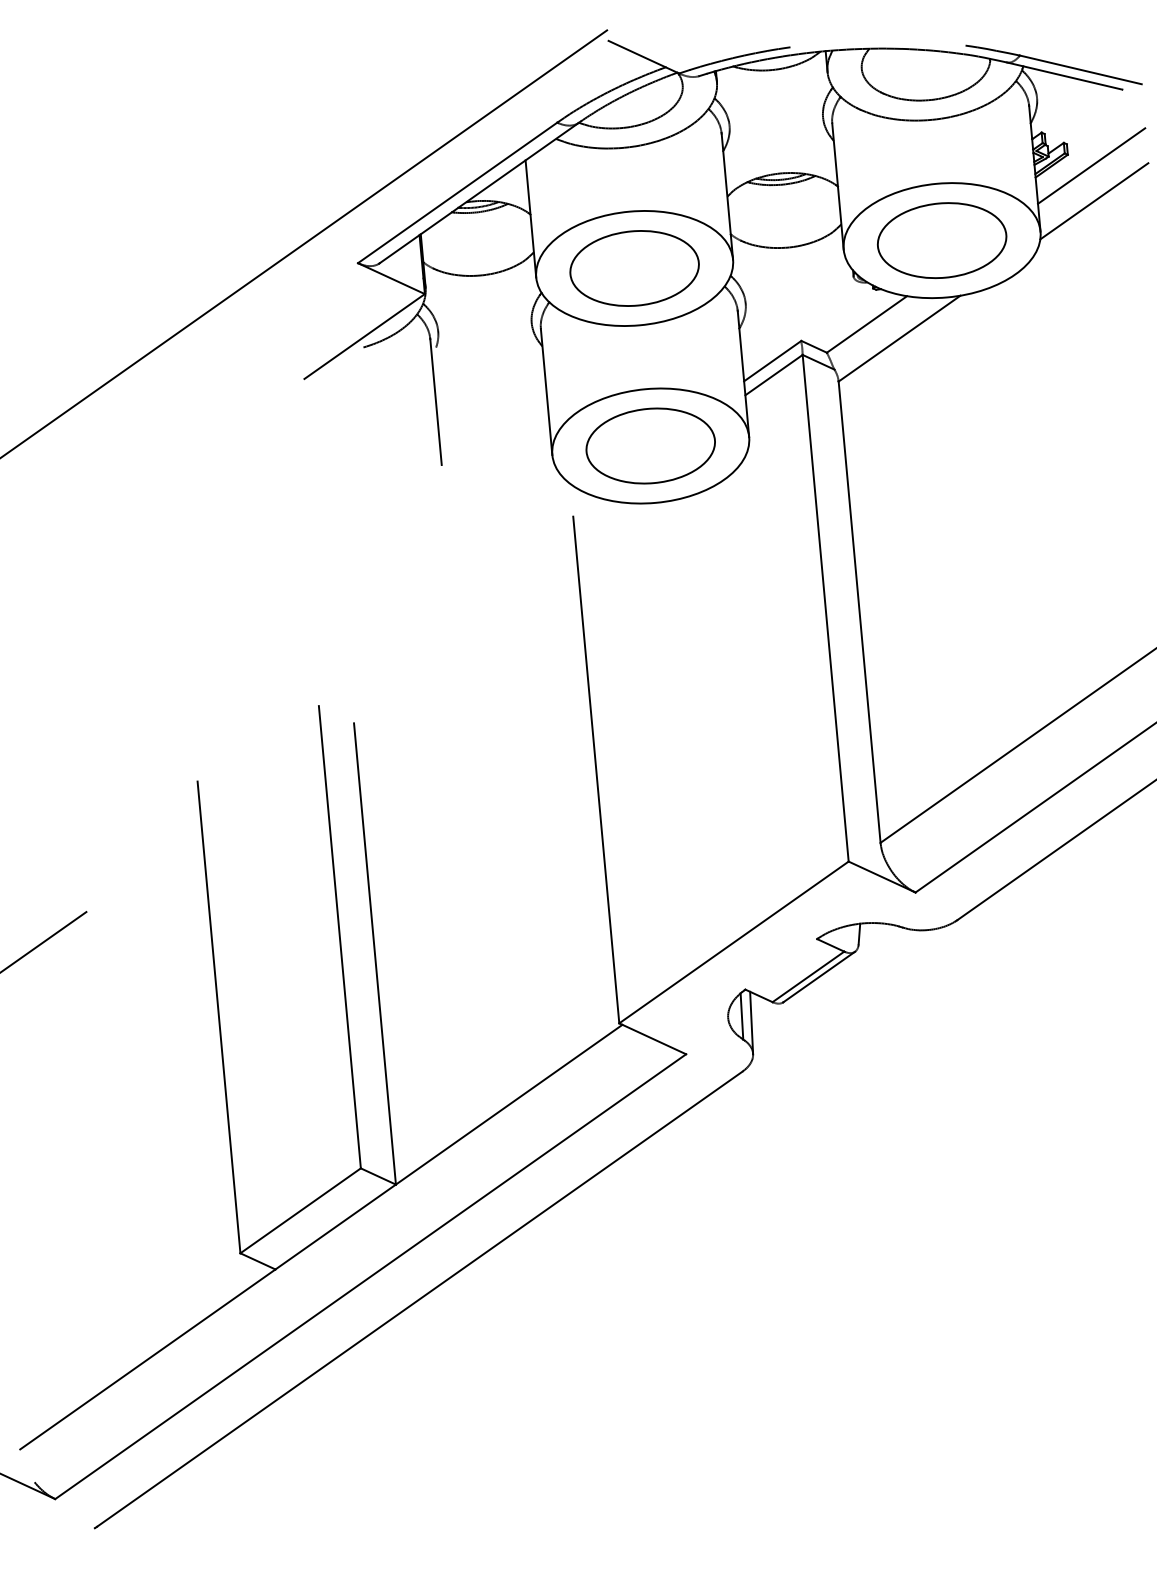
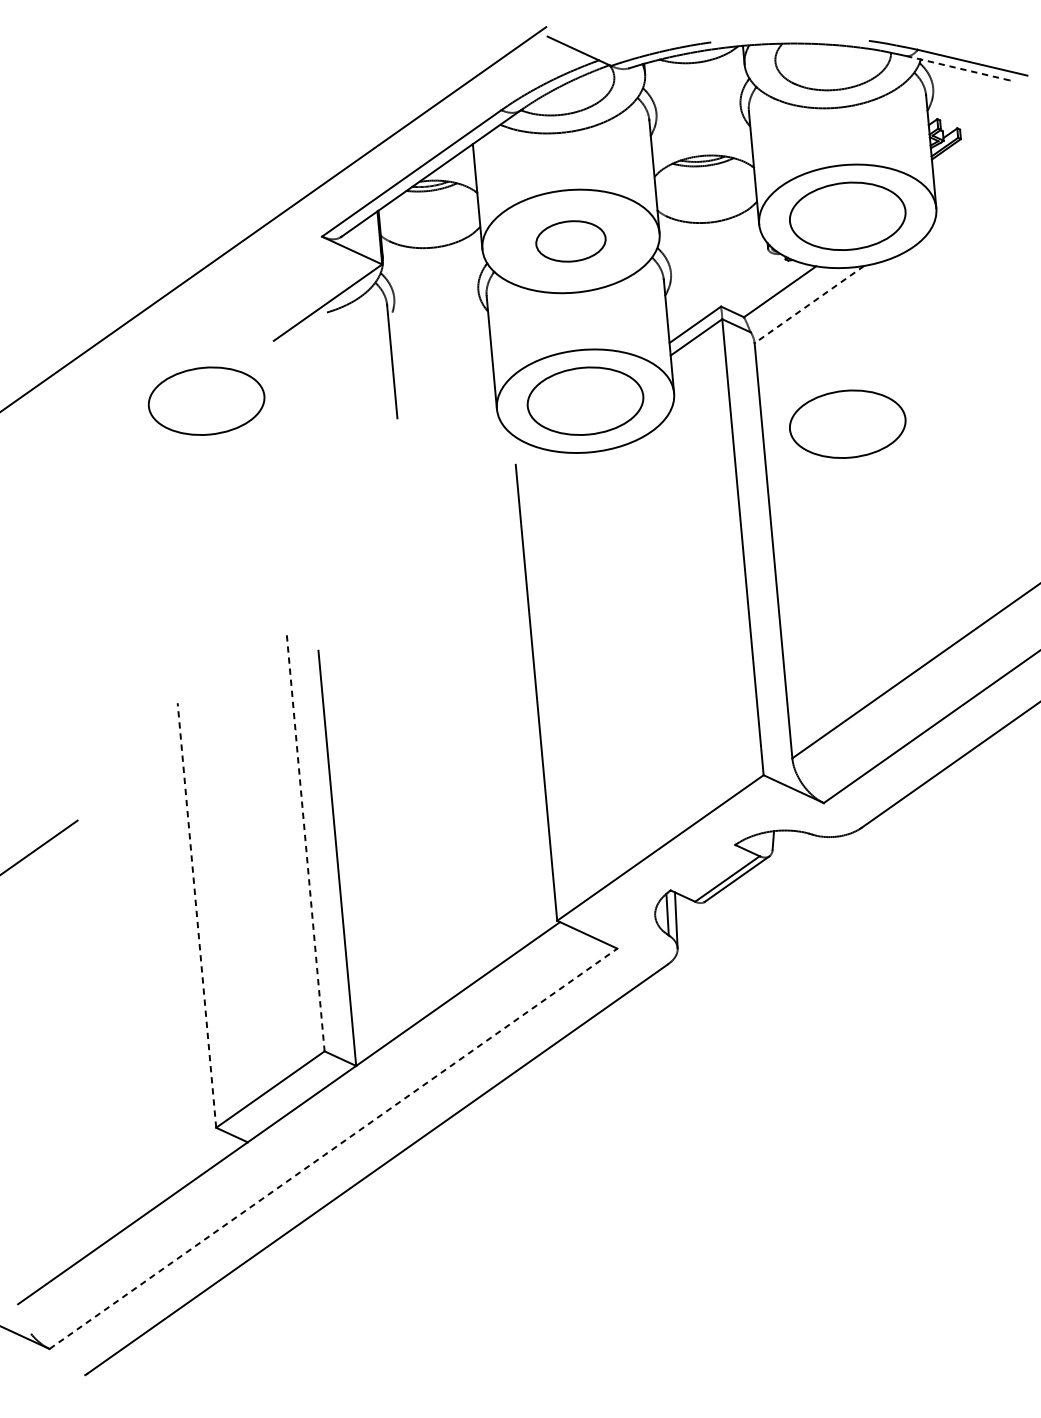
line: (1065, 76) -> (958, 68), solid -> dashed
line: (1091, 165) -> (982, 148), removed
line: (1094, 201) -> (984, 181), removed
part: (634, 268) -> (570, 241), size x0.6
line: (899, 338) -> (809, 304), solid -> dashed
part: (229, 445) -> (206, 400), added
part: (942, 471) -> (848, 424), added
line: (339, 937) -> (305, 843), solid -> dashed
line: (219, 1017) -> (197, 915), solid -> dashed
line: (370, 1276) -> (333, 1148), solid -> dashed

